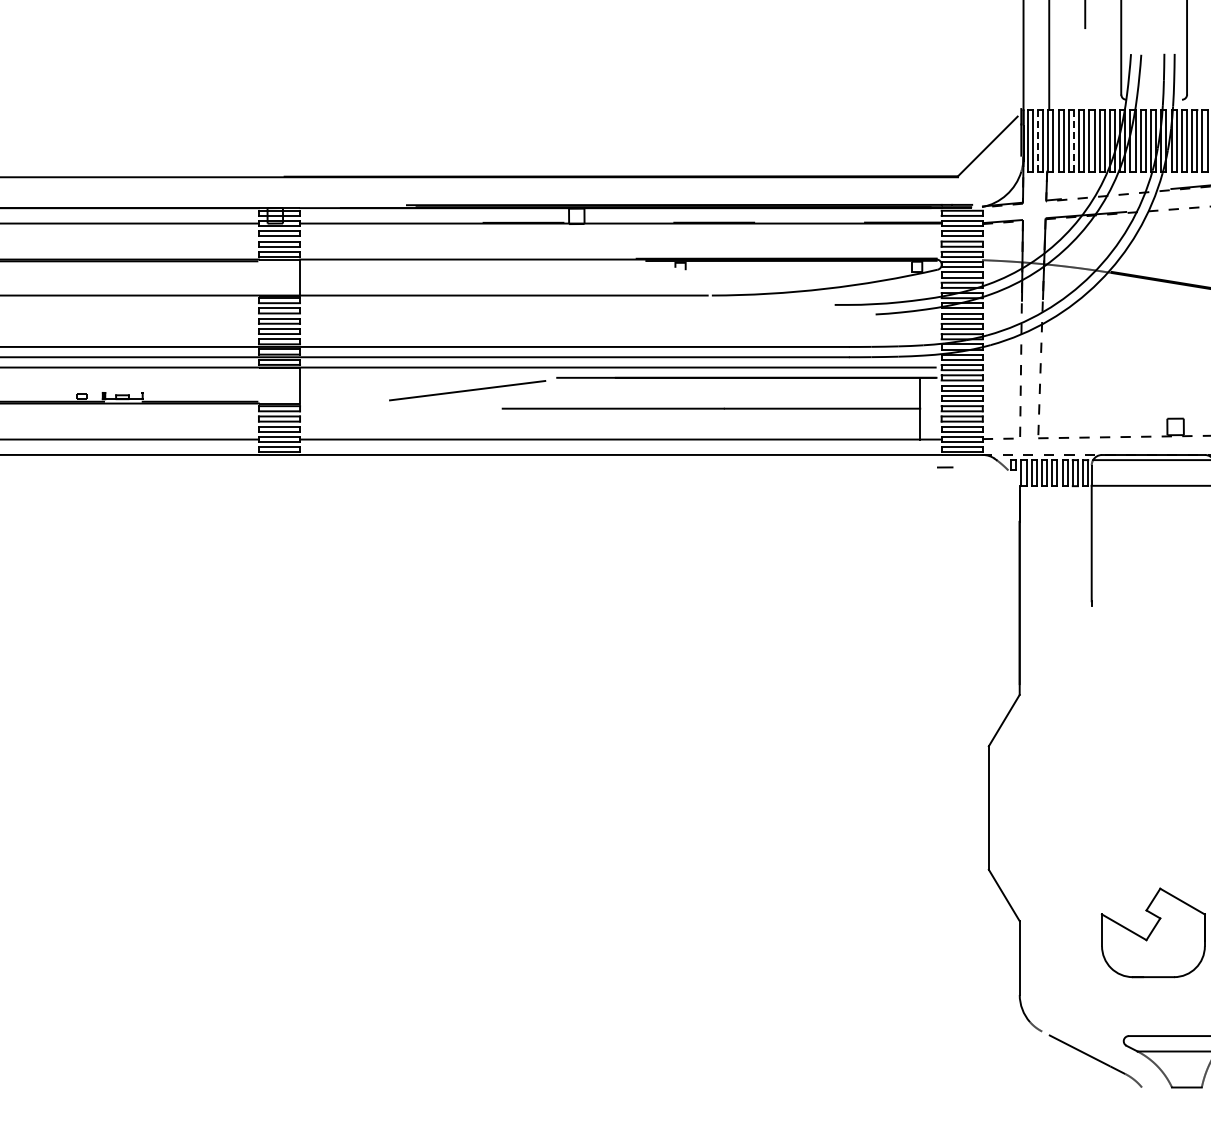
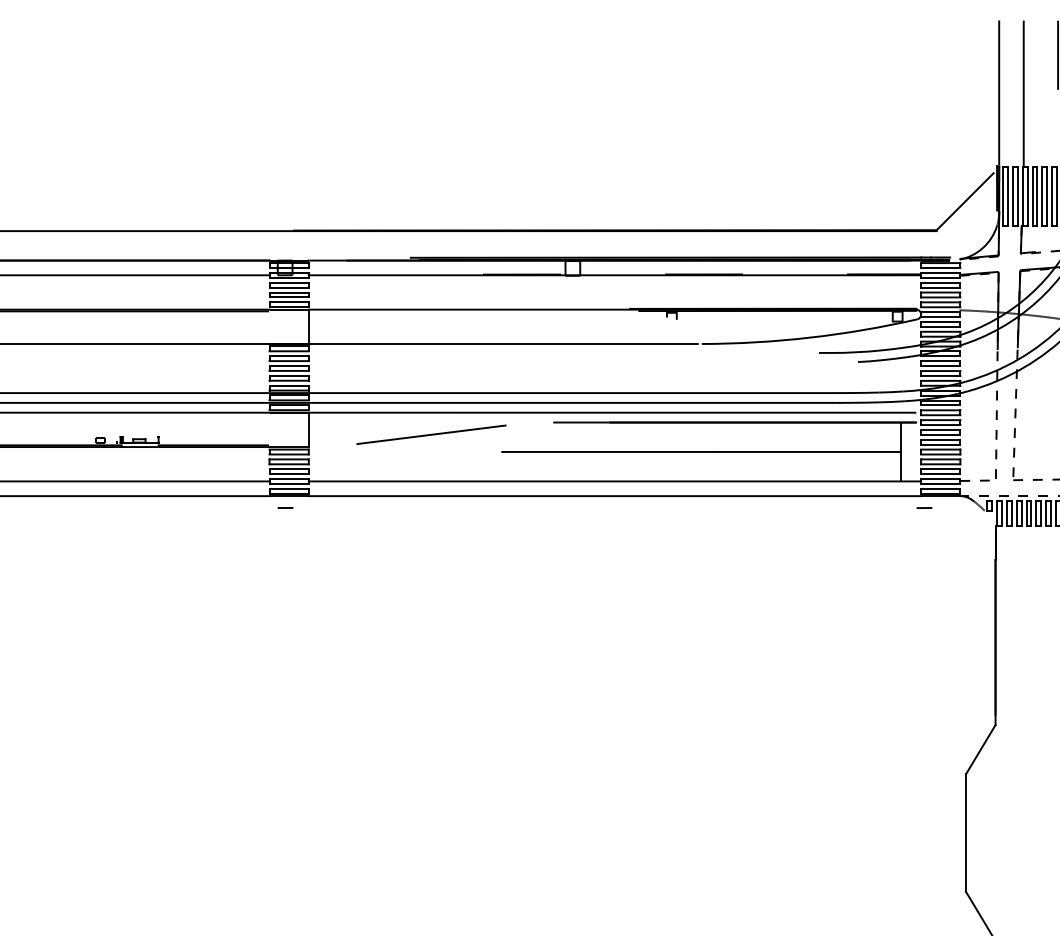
line: (1037, 140) -> (1012, 196), dashed -> solid
line: (1073, 140) -> (1046, 196), dashed -> solid
line: (467, 390) -> (431, 434), moved
line: (275, 467) -> (285, 508), added

